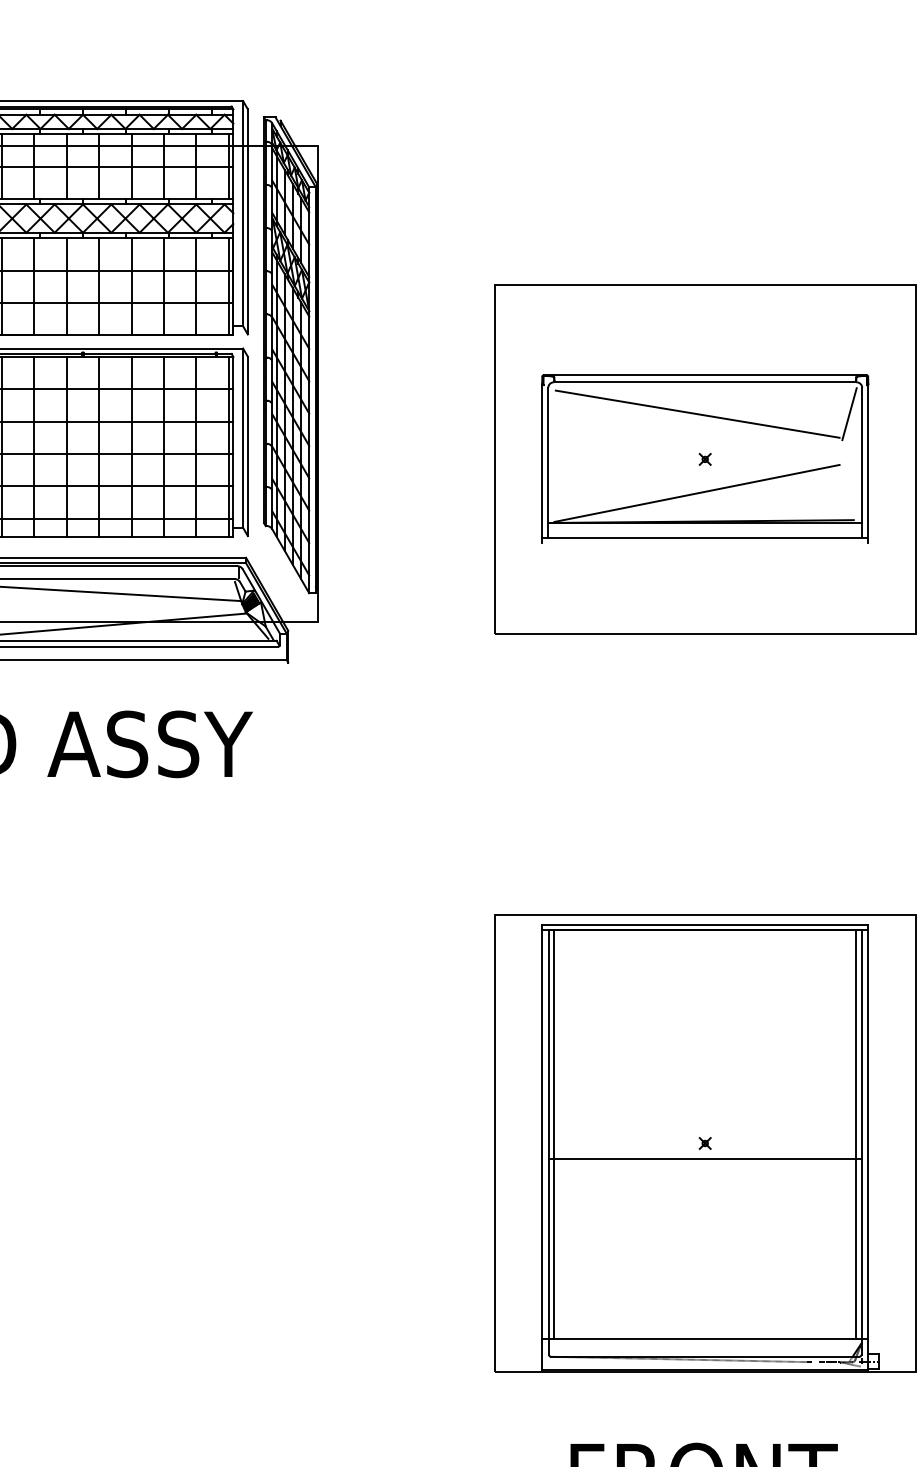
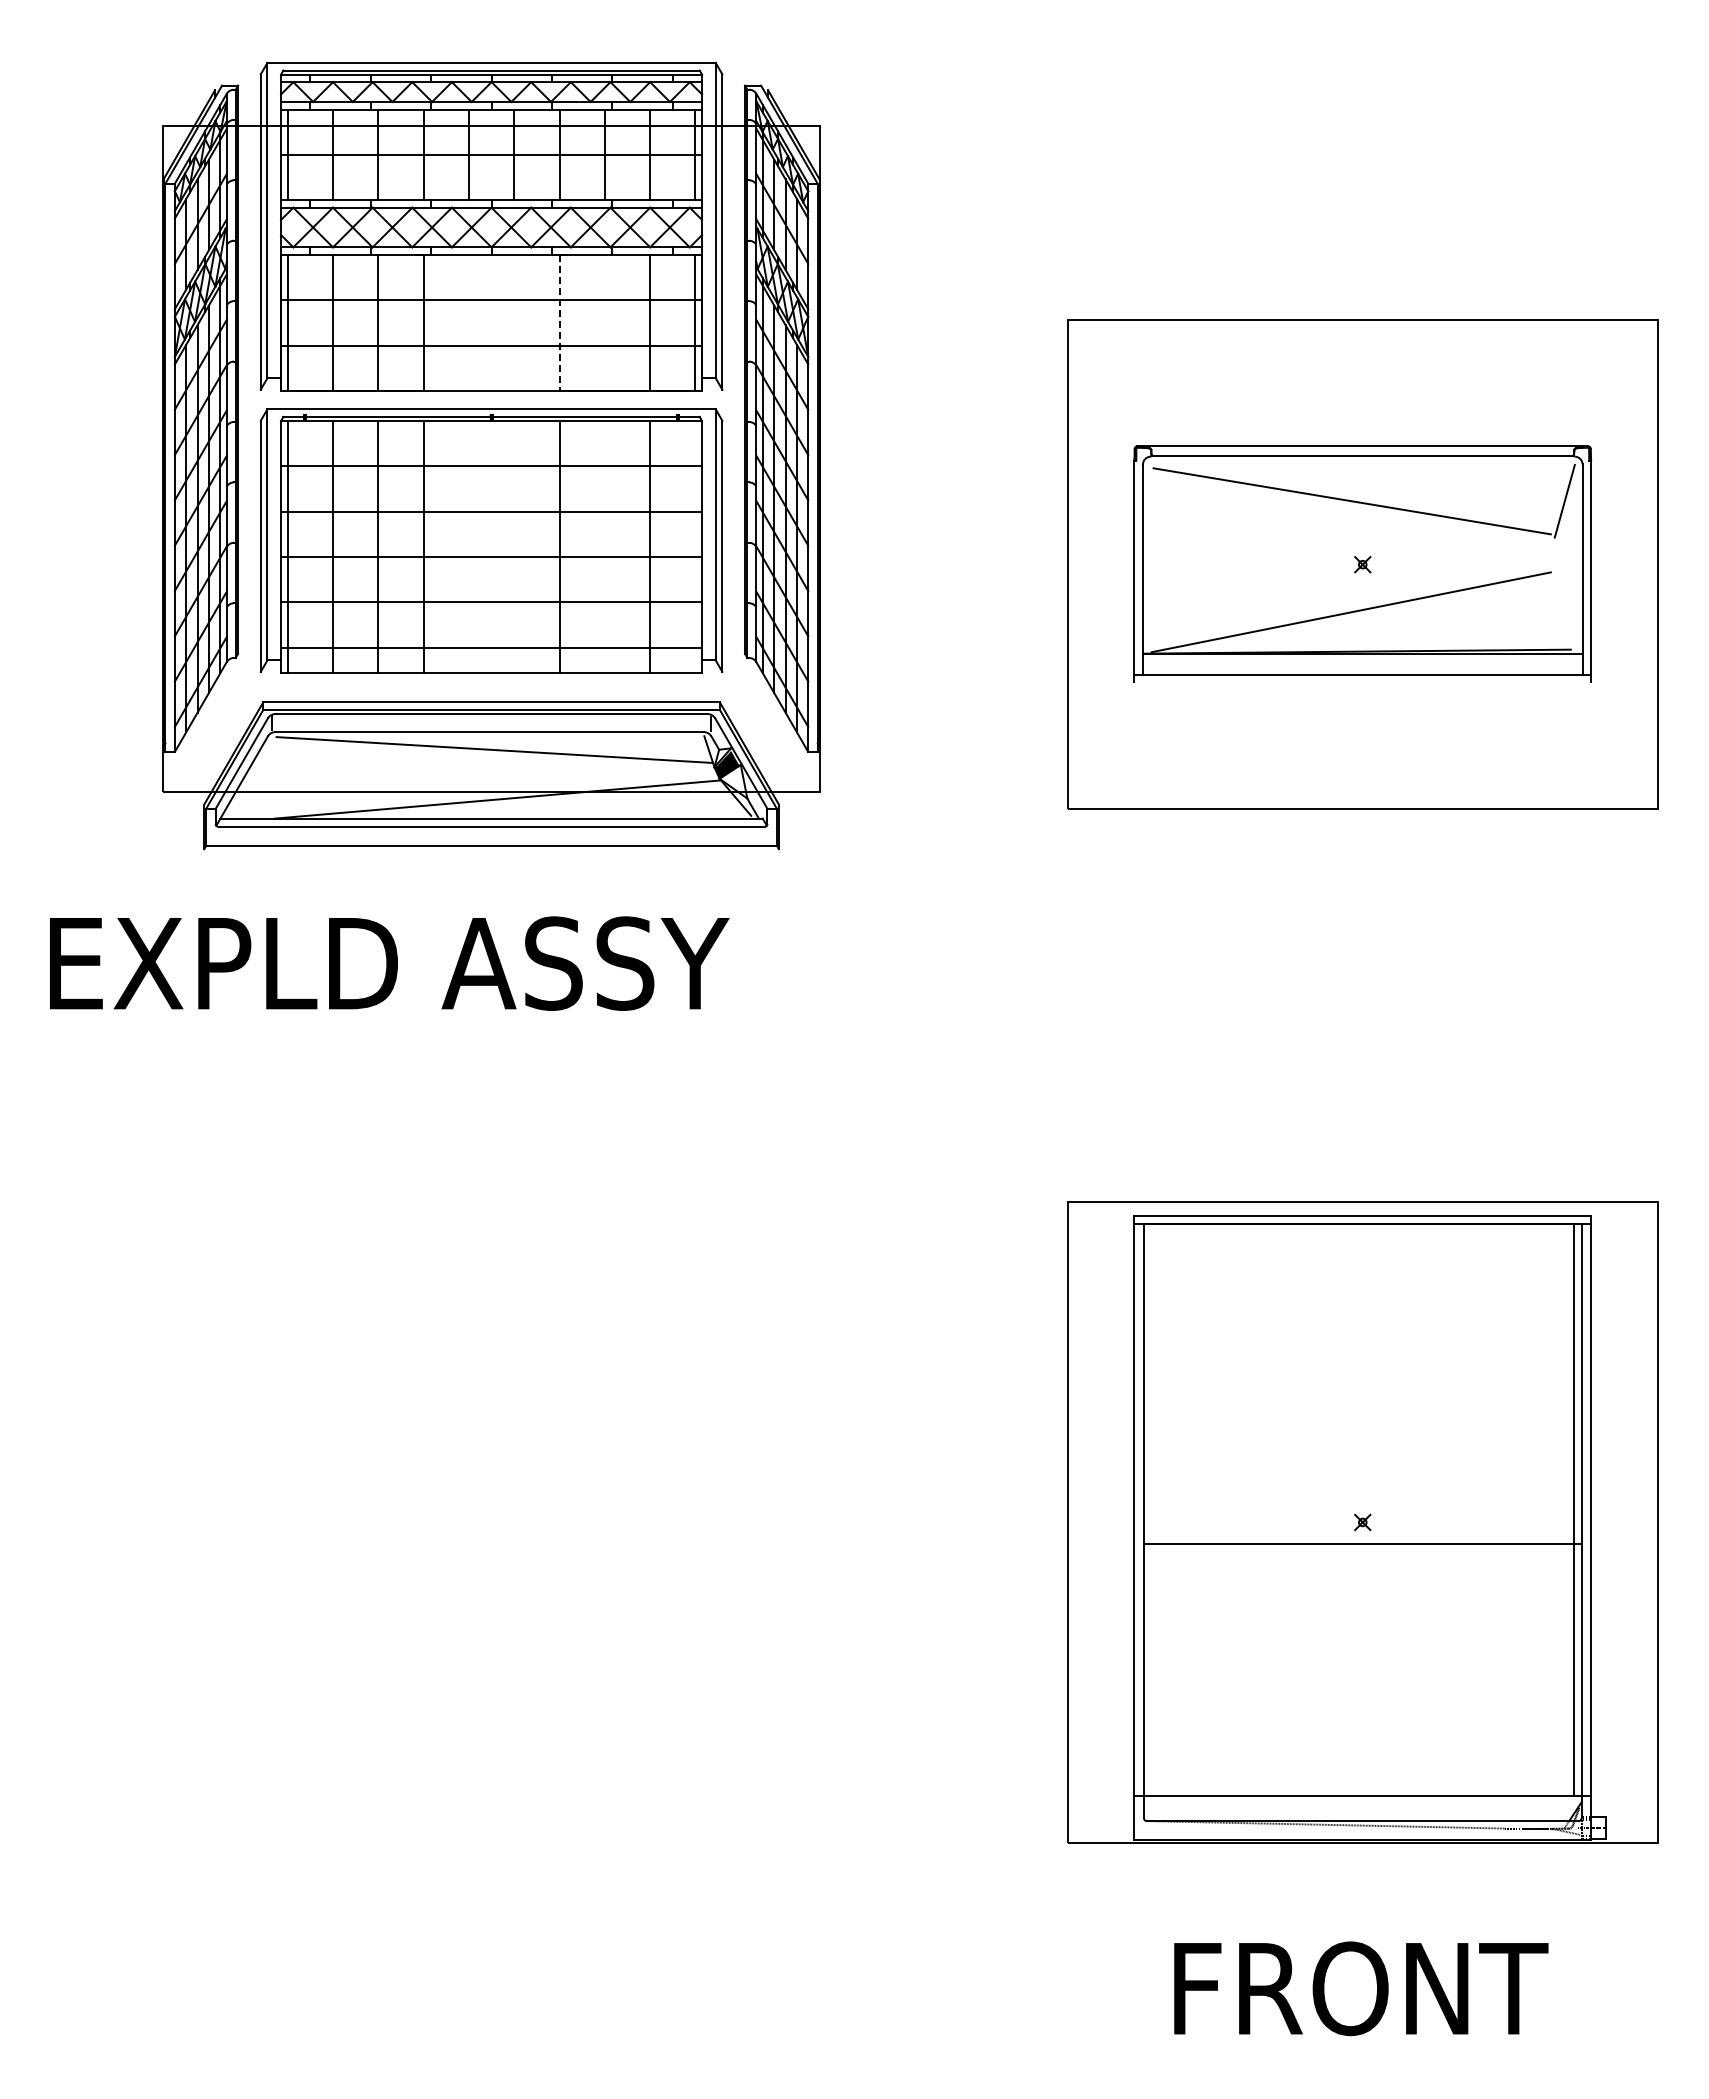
line: (66, 286) -> (468, 322), removed
line: (99, 286) -> (514, 322), removed
line: (131, 286) -> (559, 322), solid -> dashed
line: (163, 286) -> (604, 322), removed
line: (66, 447) -> (468, 547), removed
line: (99, 447) -> (514, 547), removed
line: (163, 447) -> (604, 547), removed
line: (228, 447) -> (695, 547), removed
line: (554, 1134) -> (1151, 1509), removed

